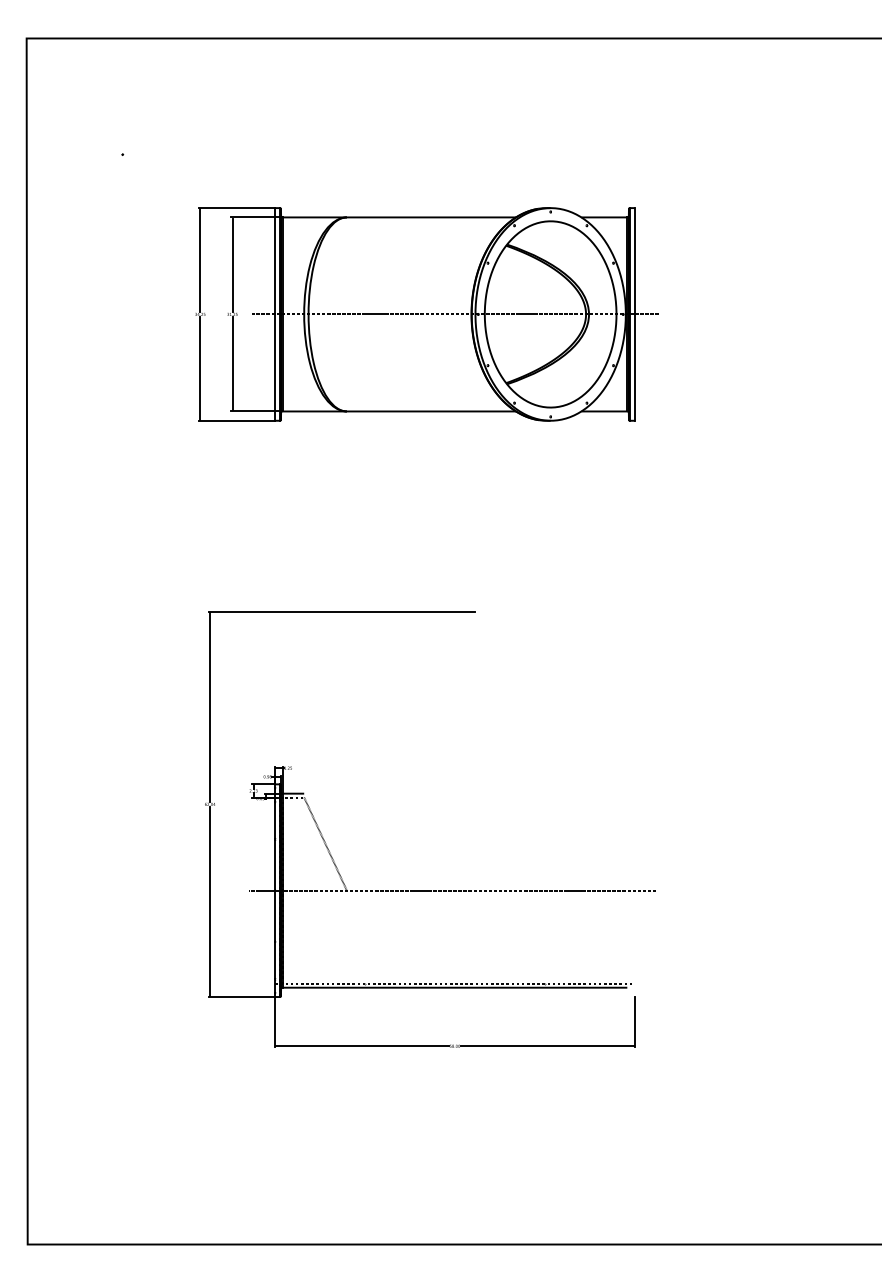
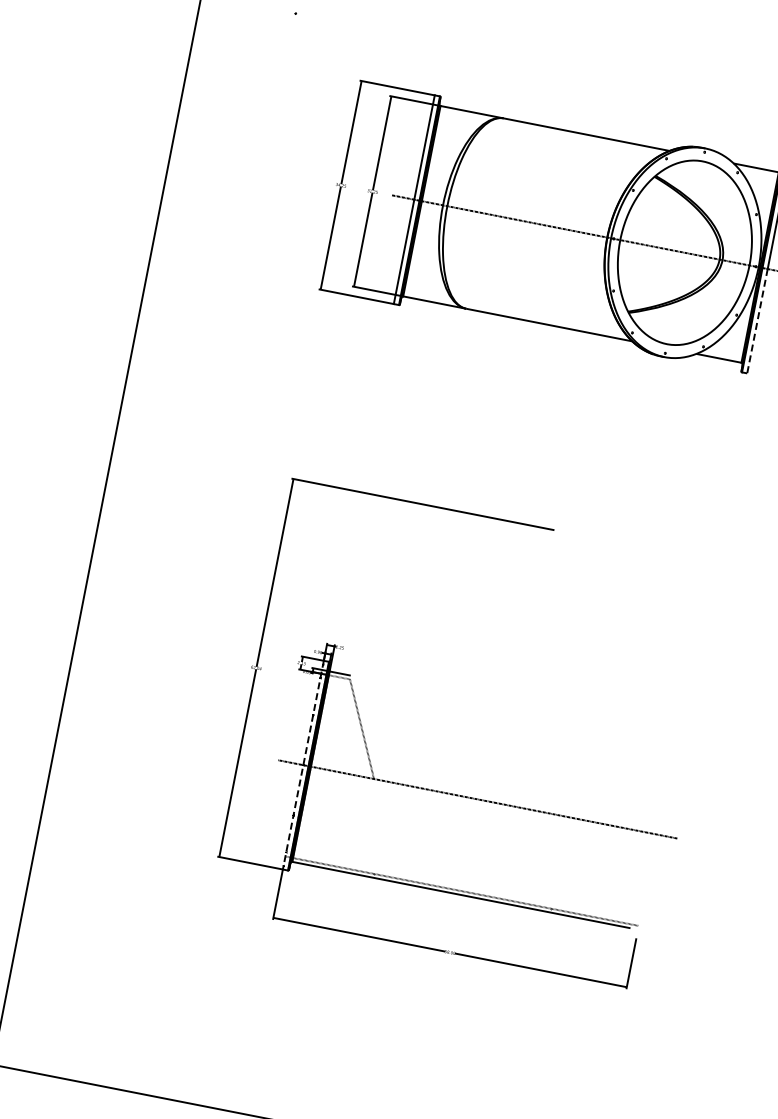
line: (635, 368) -> (757, 322), solid -> dashed
line: (274, 891) -> (302, 765), solid -> dashed

